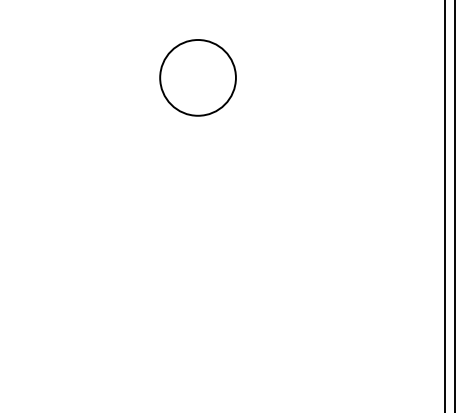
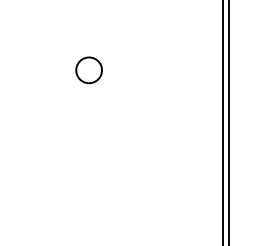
circle: (196, 78) -> (88, 70), size x0.62

